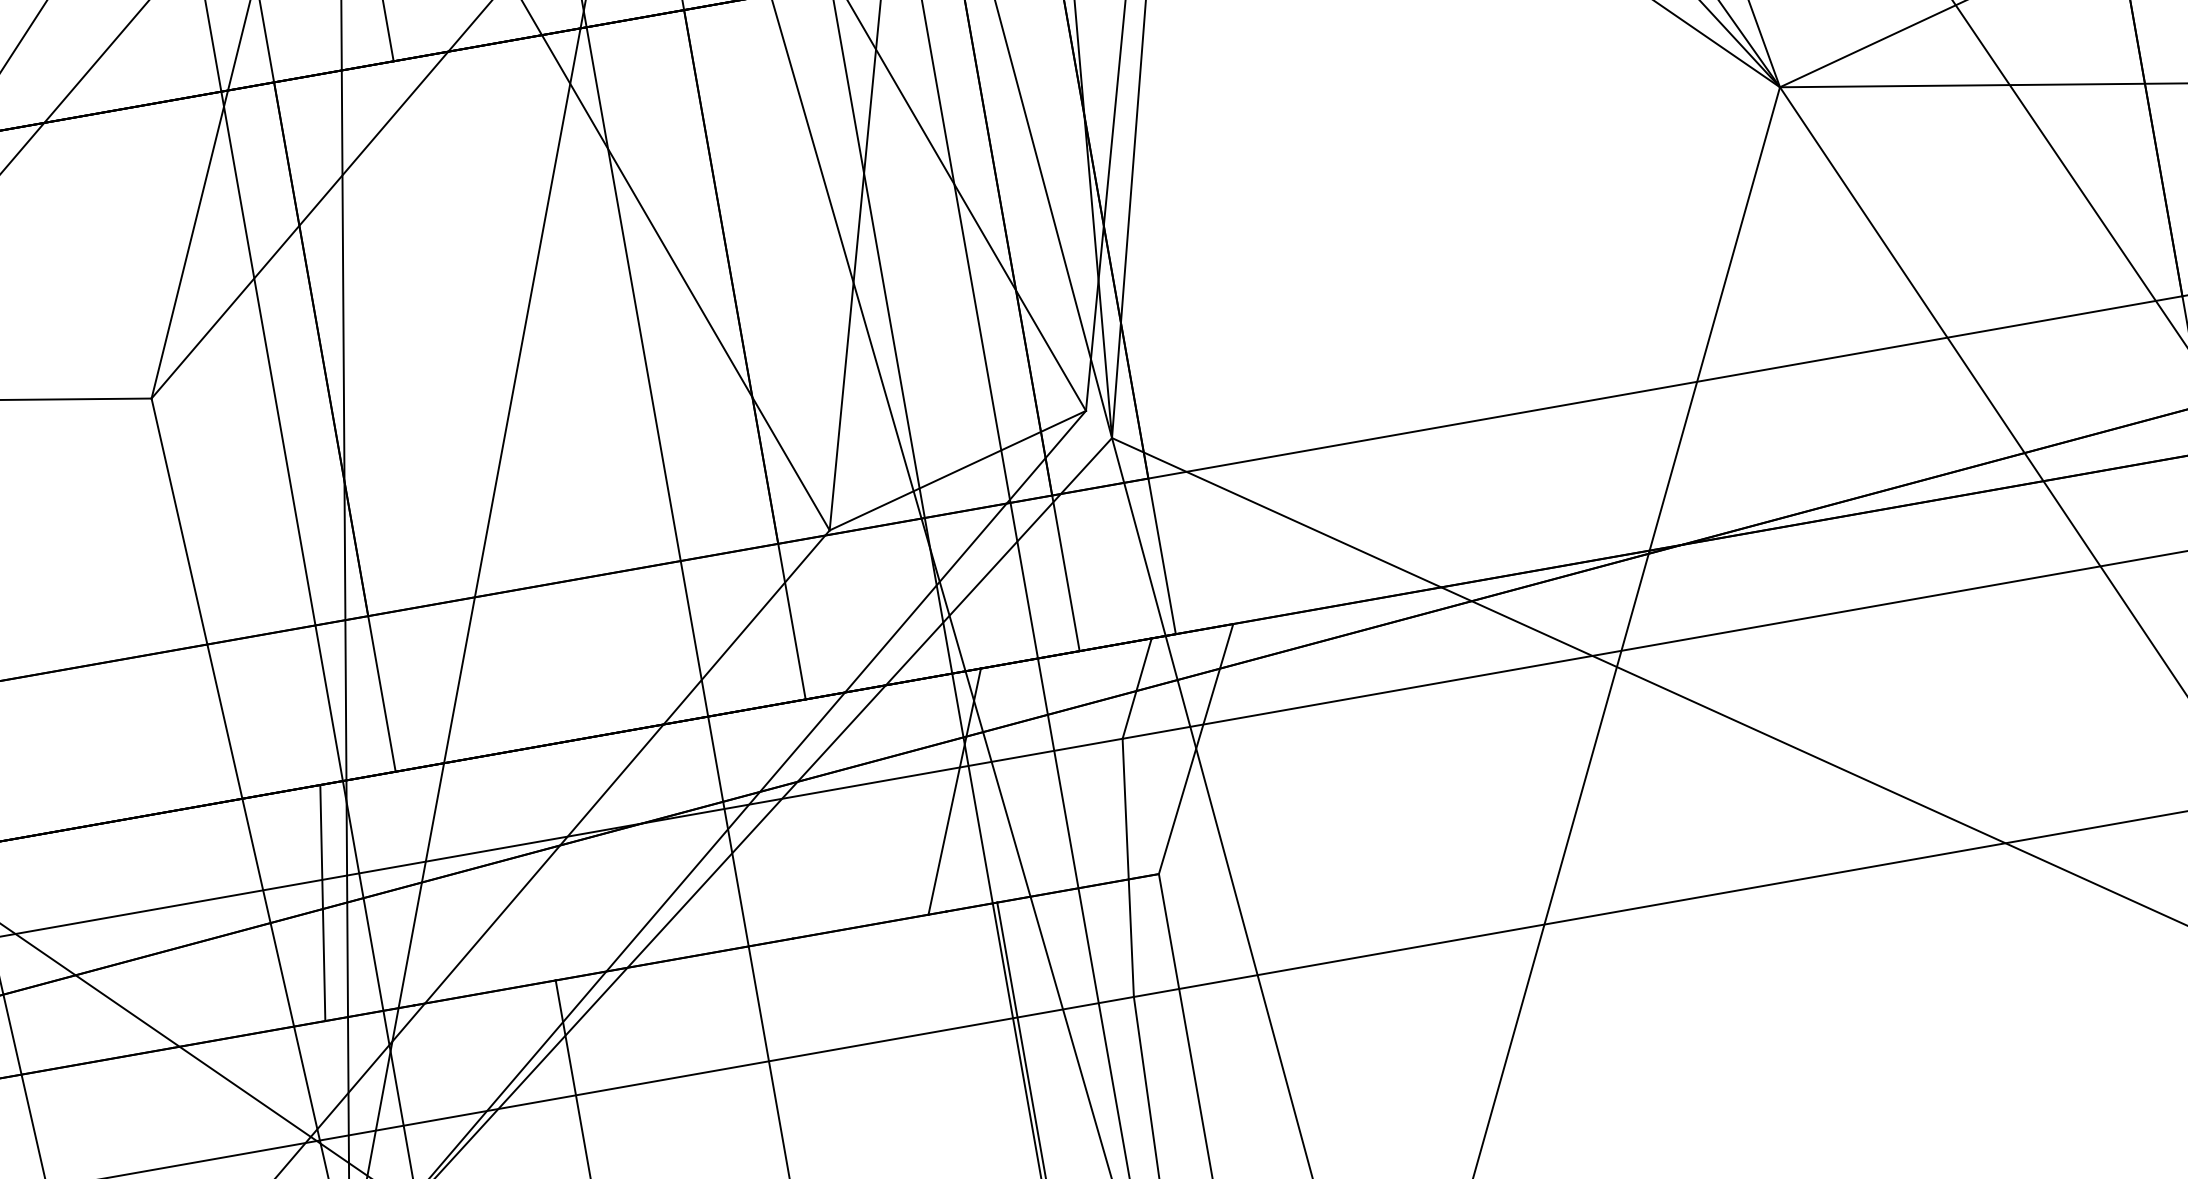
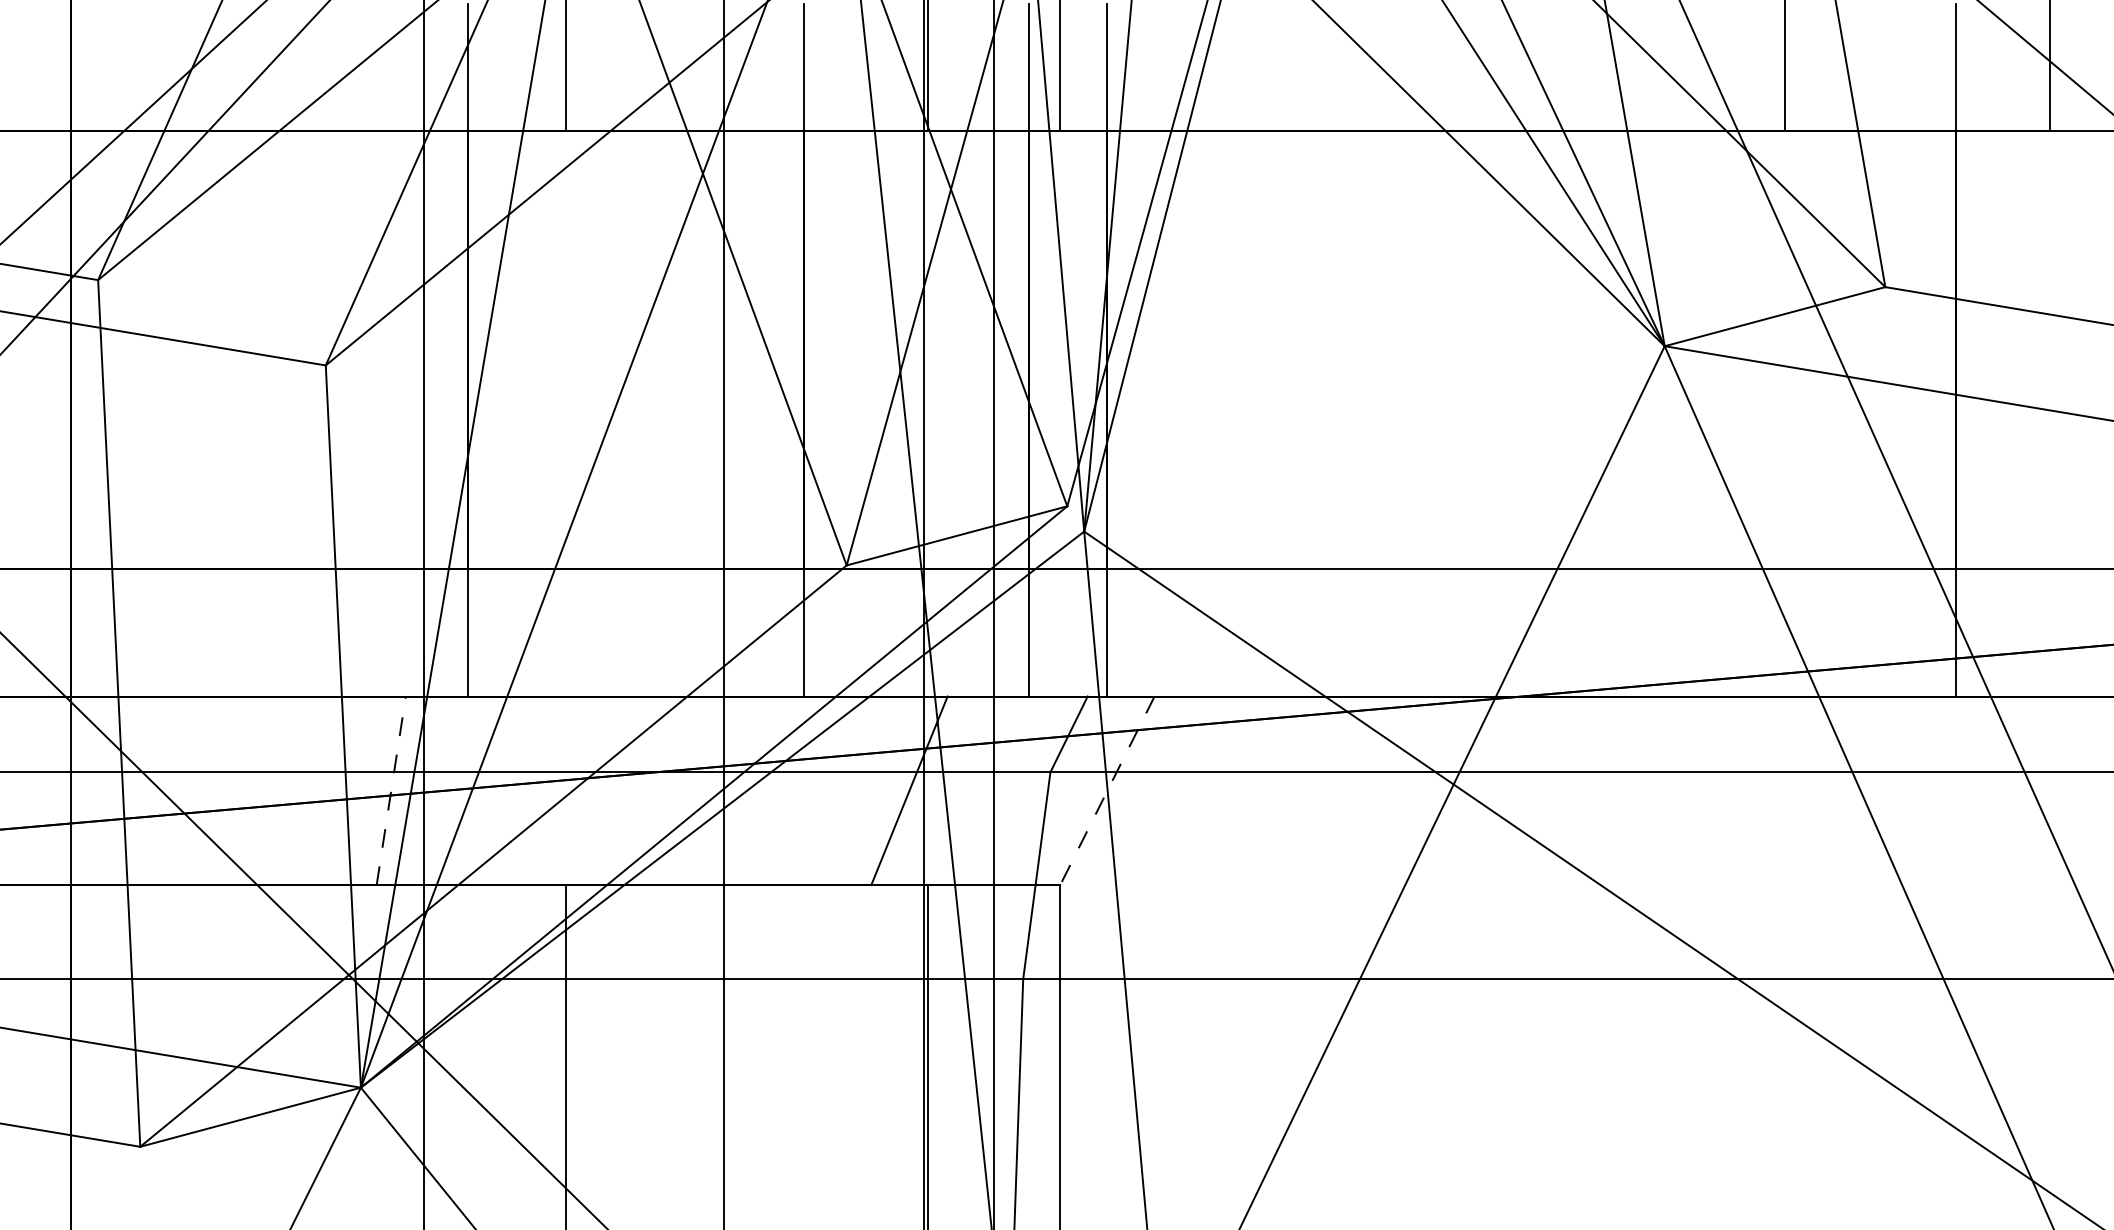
line: (1196, 749) -> (1107, 791), solid -> dashed
line: (323, 902) -> (391, 790), solid -> dashed

